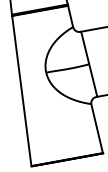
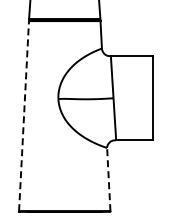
line: (22, 90) -> (24, 115), solid -> dashed
line: (96, 128) -> (108, 179), solid -> dashed

